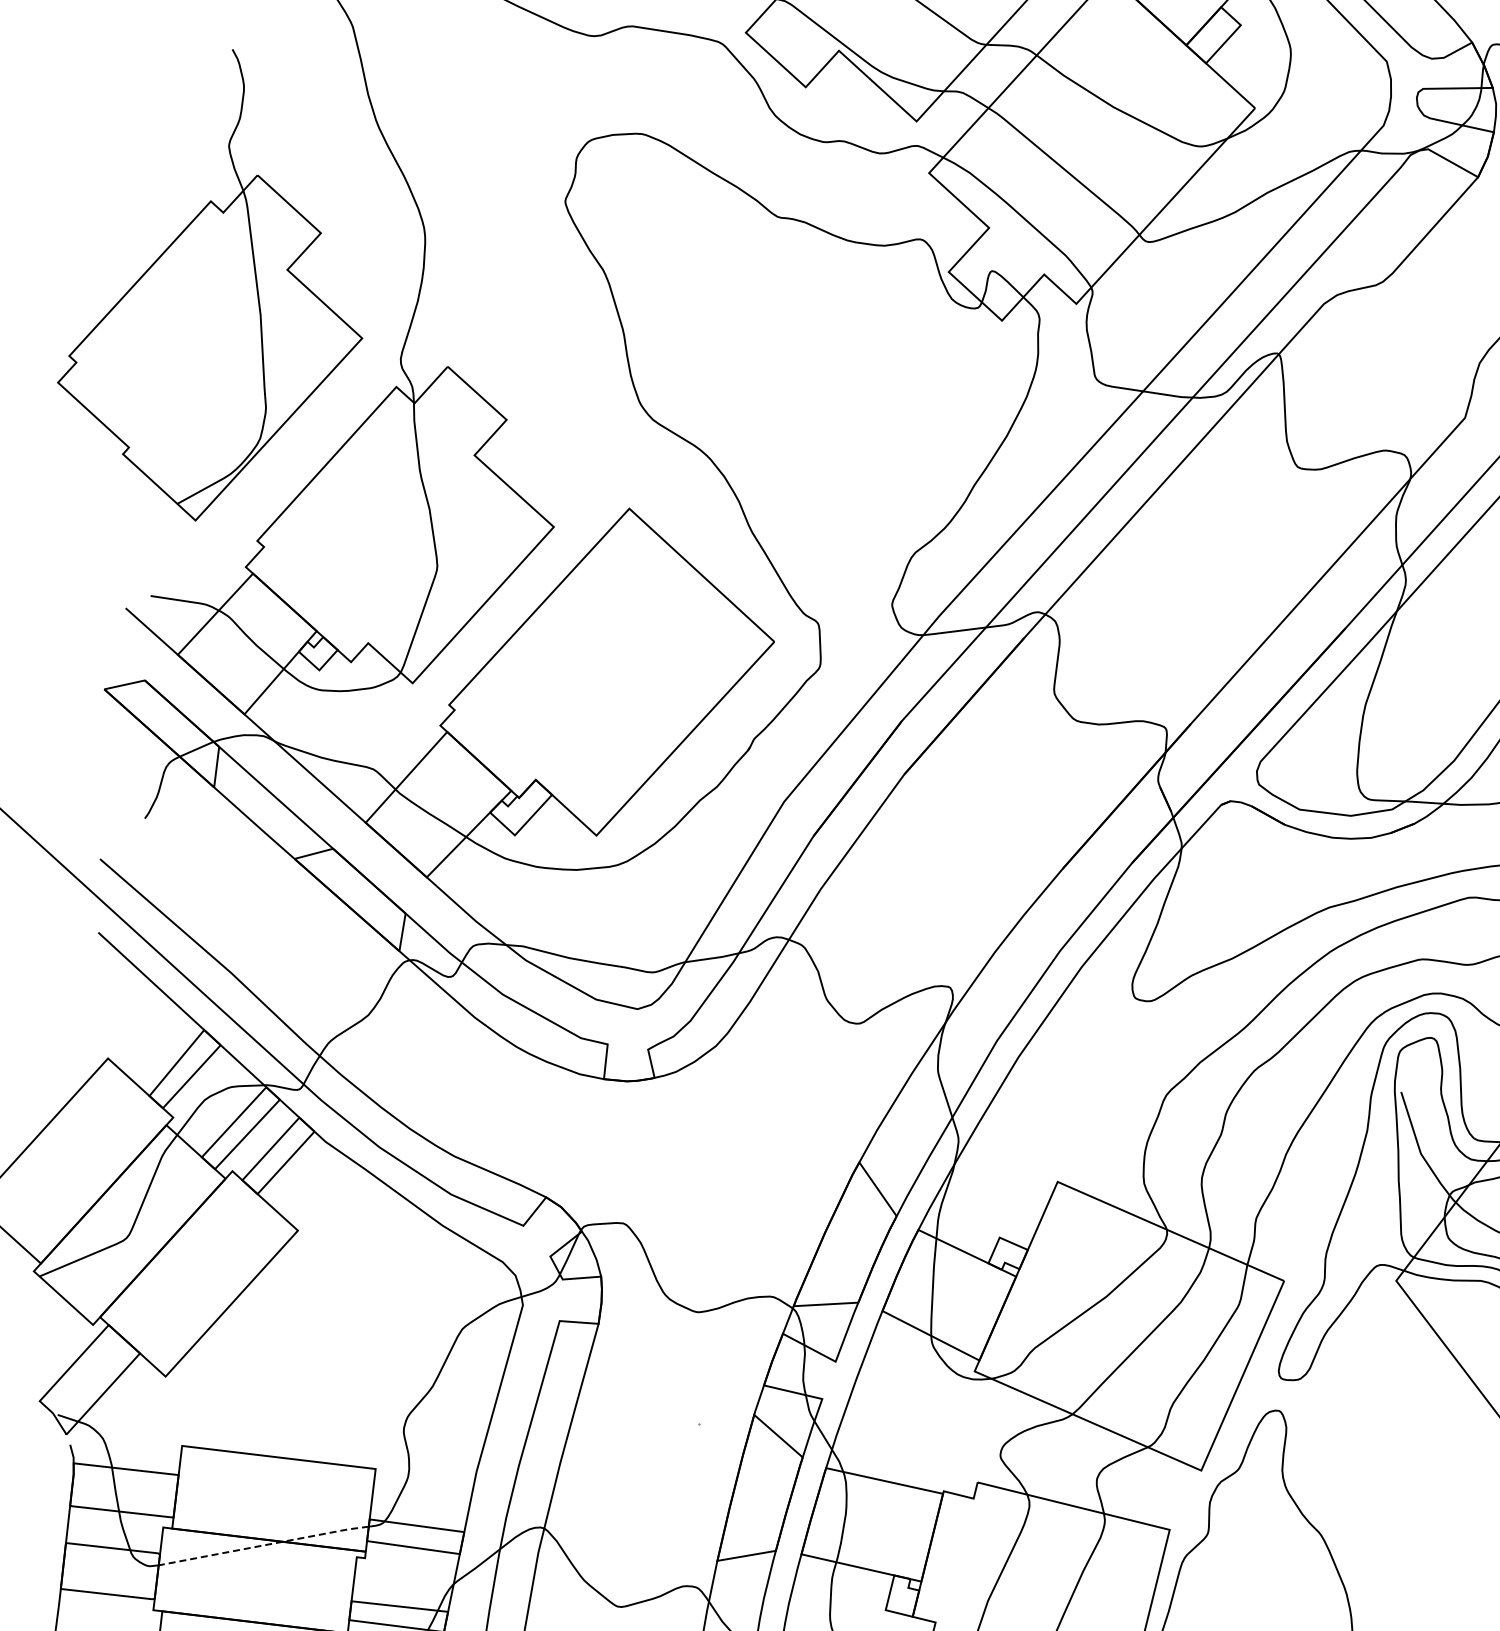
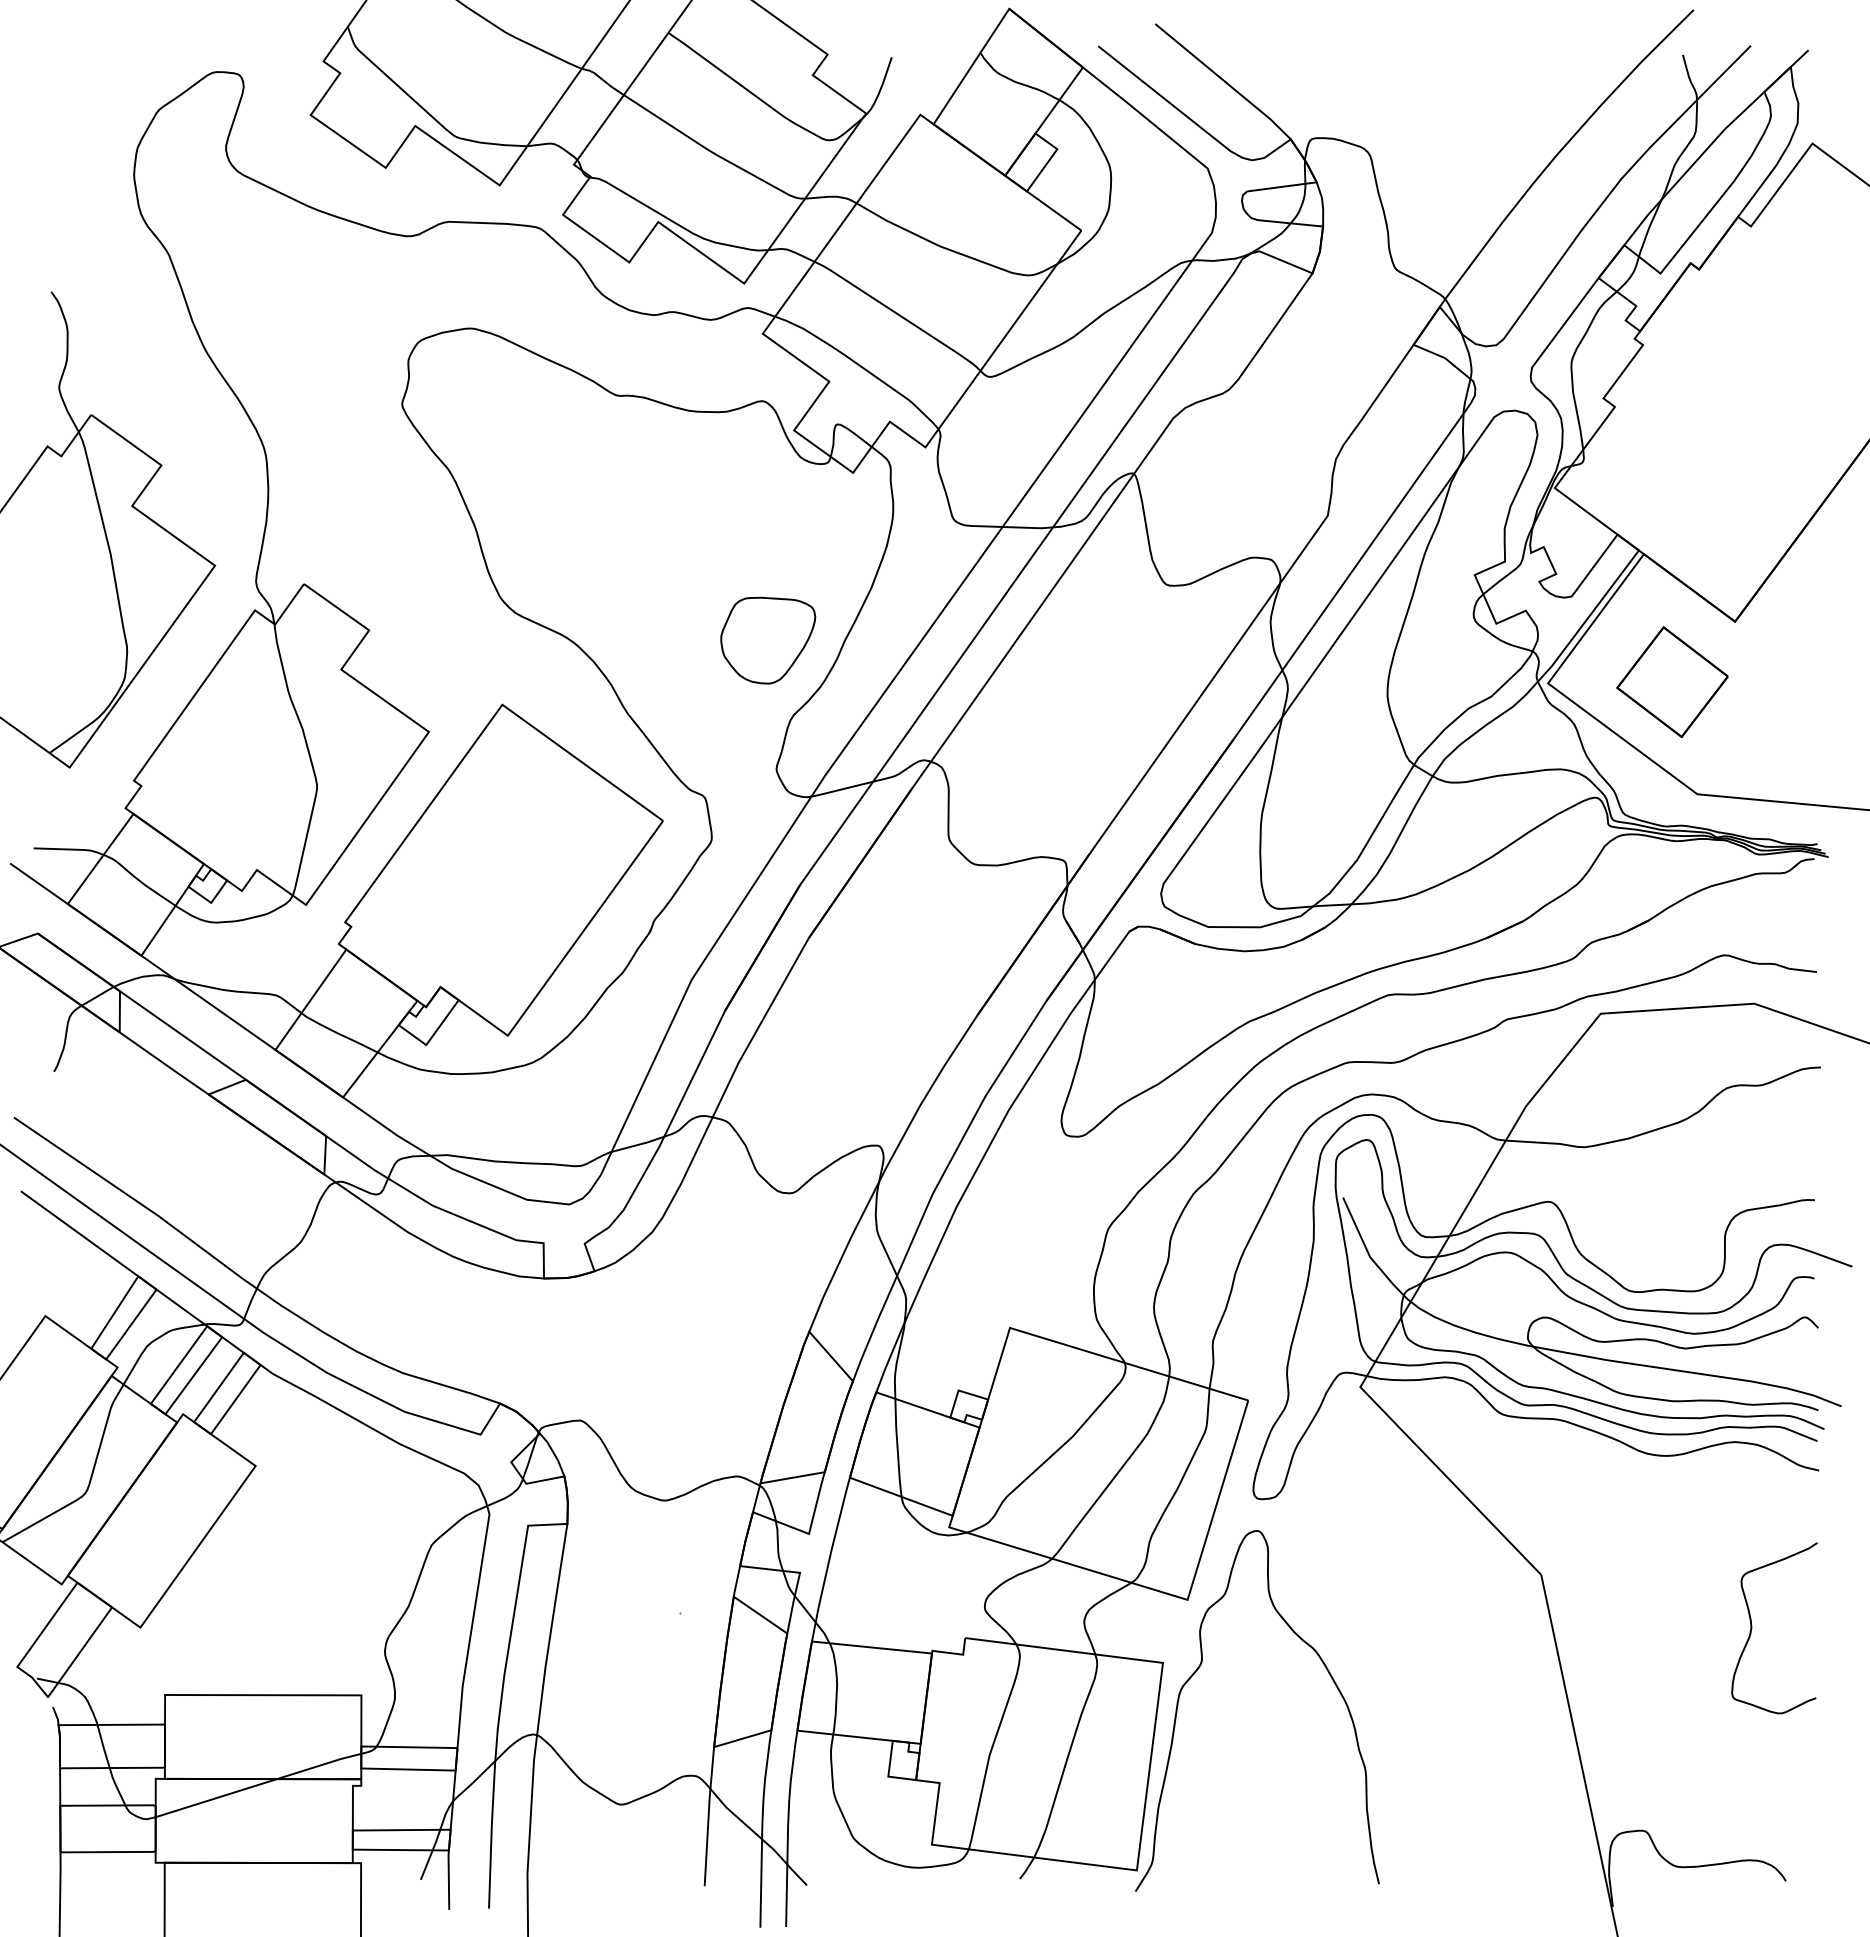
part: (899, 476) -> (768, 640), added
line: (264, 1545) -> (259, 1784), dashed -> solid

